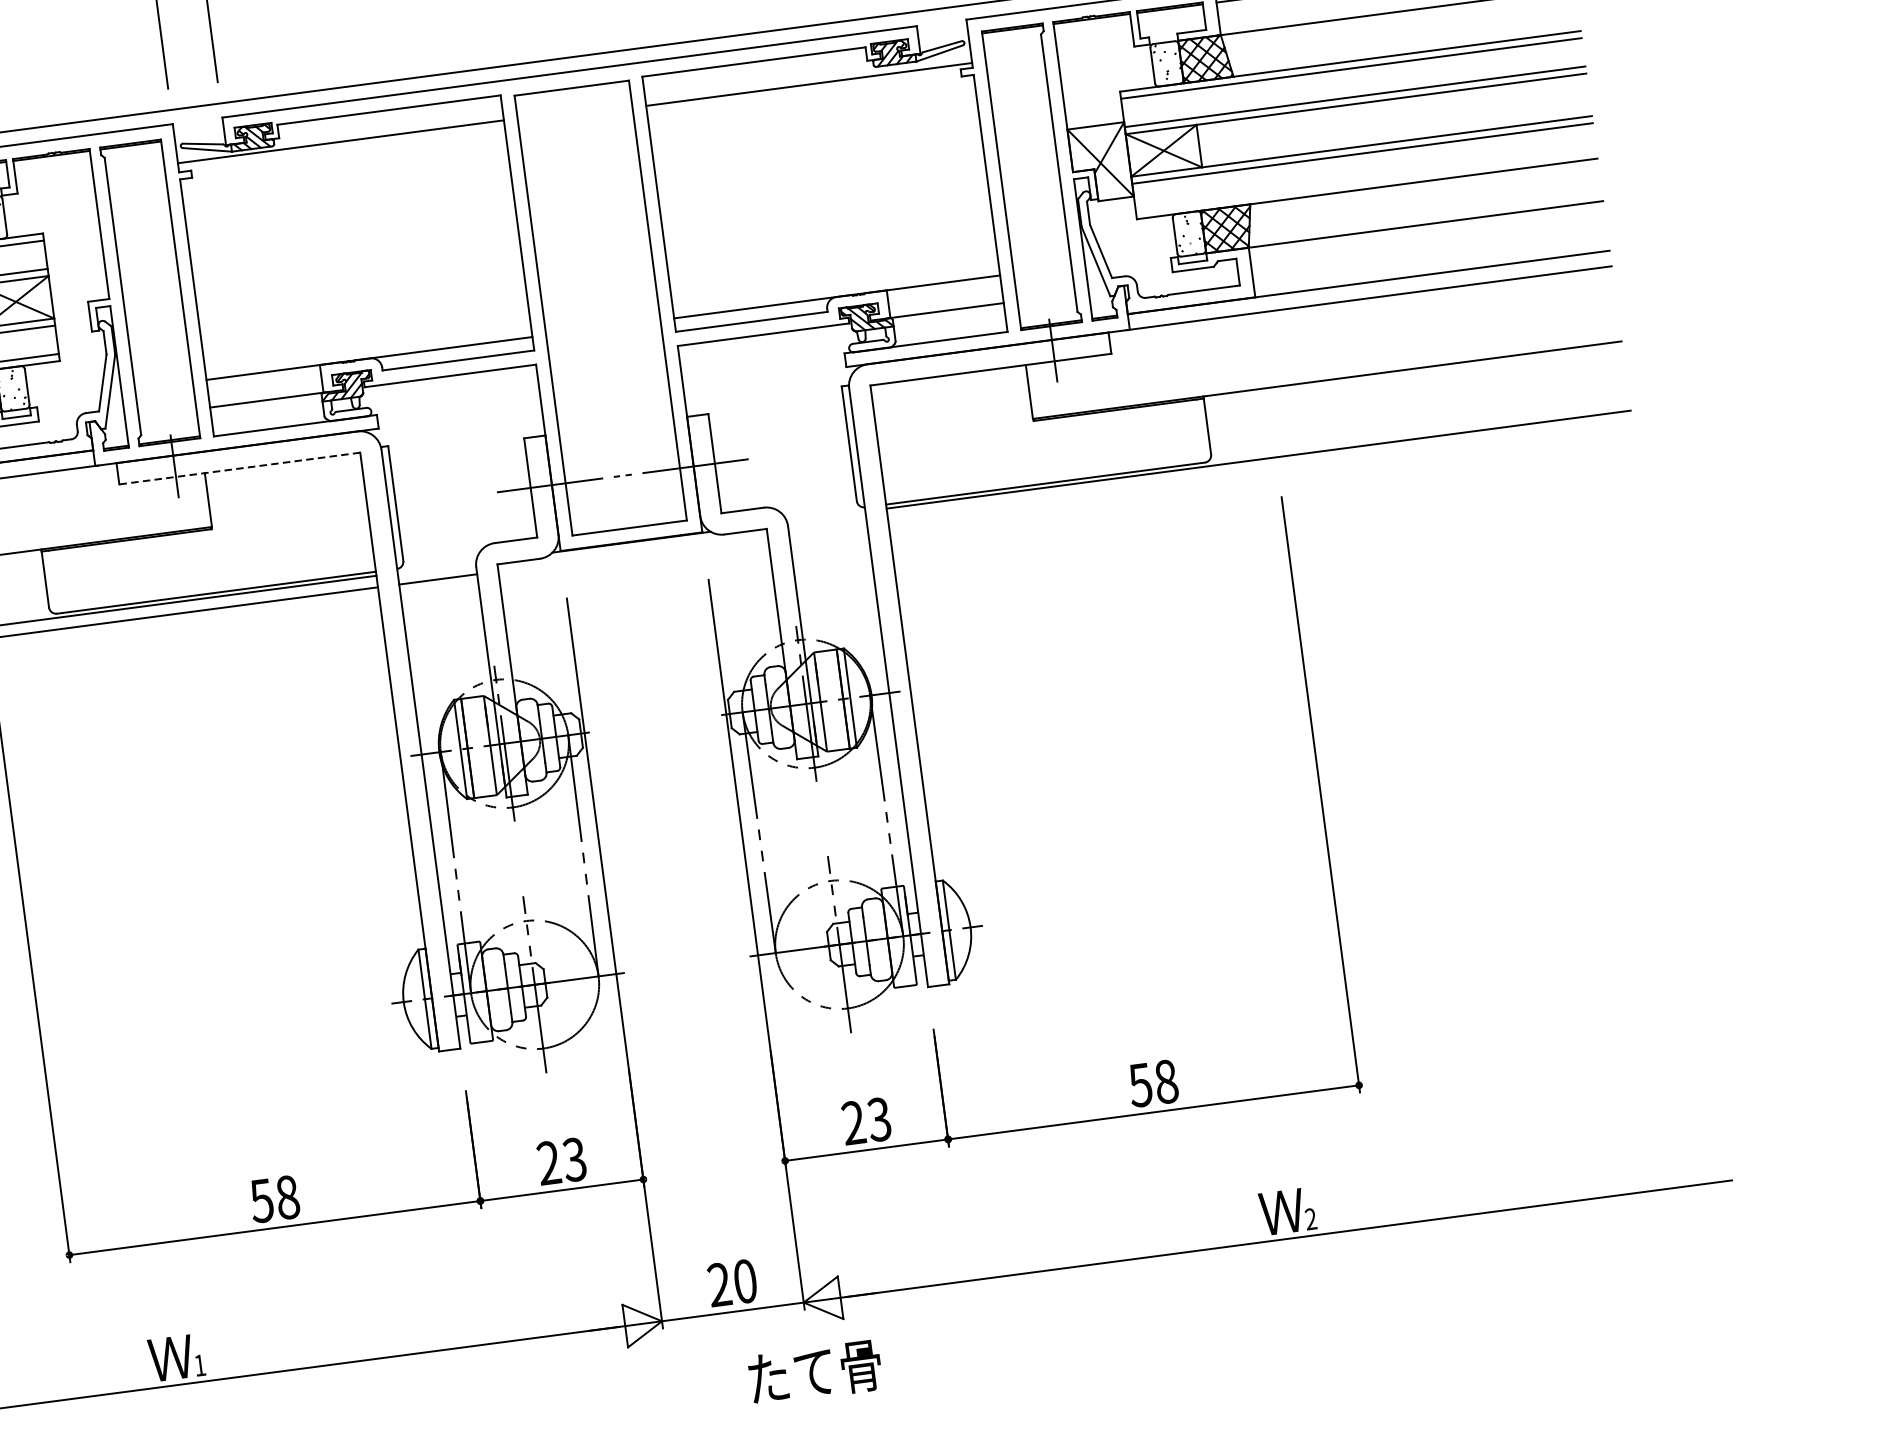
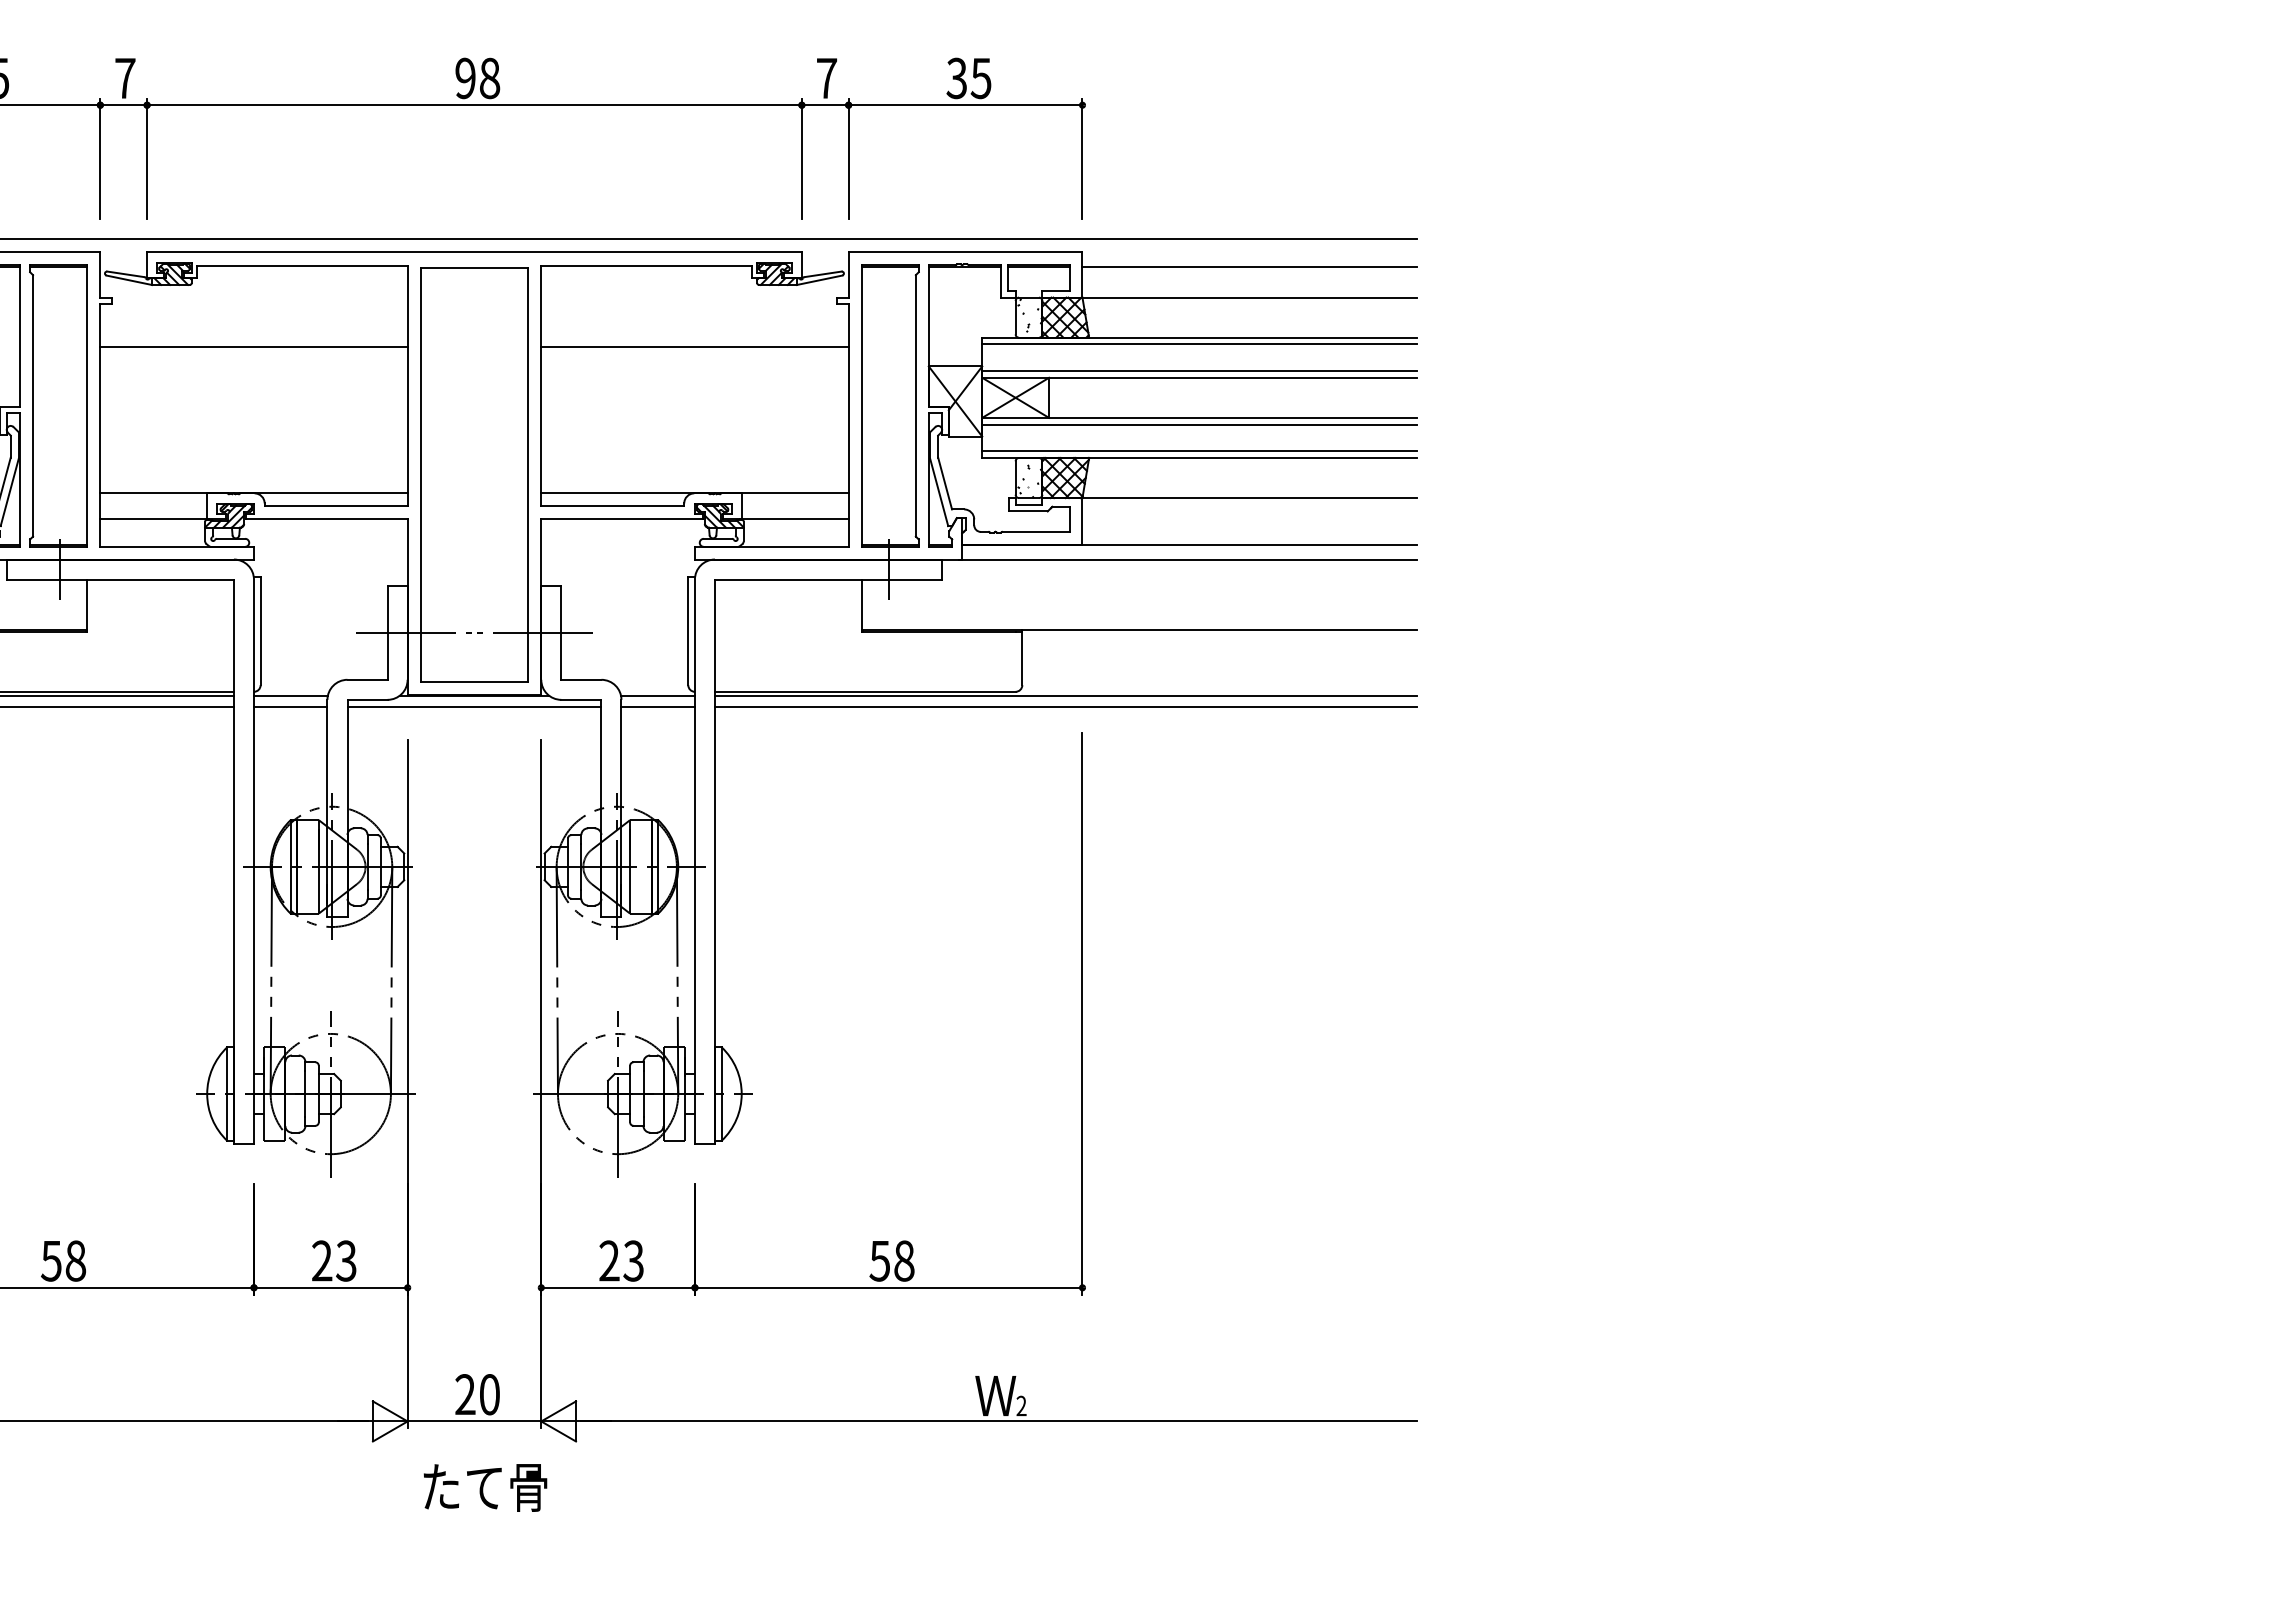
line: (808, 84) -> (694, 347), moved
line: (340, 142) -> (253, 347), moved
line: (1366, 182) -> (1199, 451), added
line: (239, 468) -> (120, 579), dashed -> solid
line: (1259, 471) -> (1065, 706), added
line: (825, 516) -> (657, 695), added
line: (827, 528) -> (657, 706), added
line: (633, 553) -> (474, 706), added
line: (436, 567) -> (290, 695), added
text: (815, 1372) -> (485, 1487), moved

